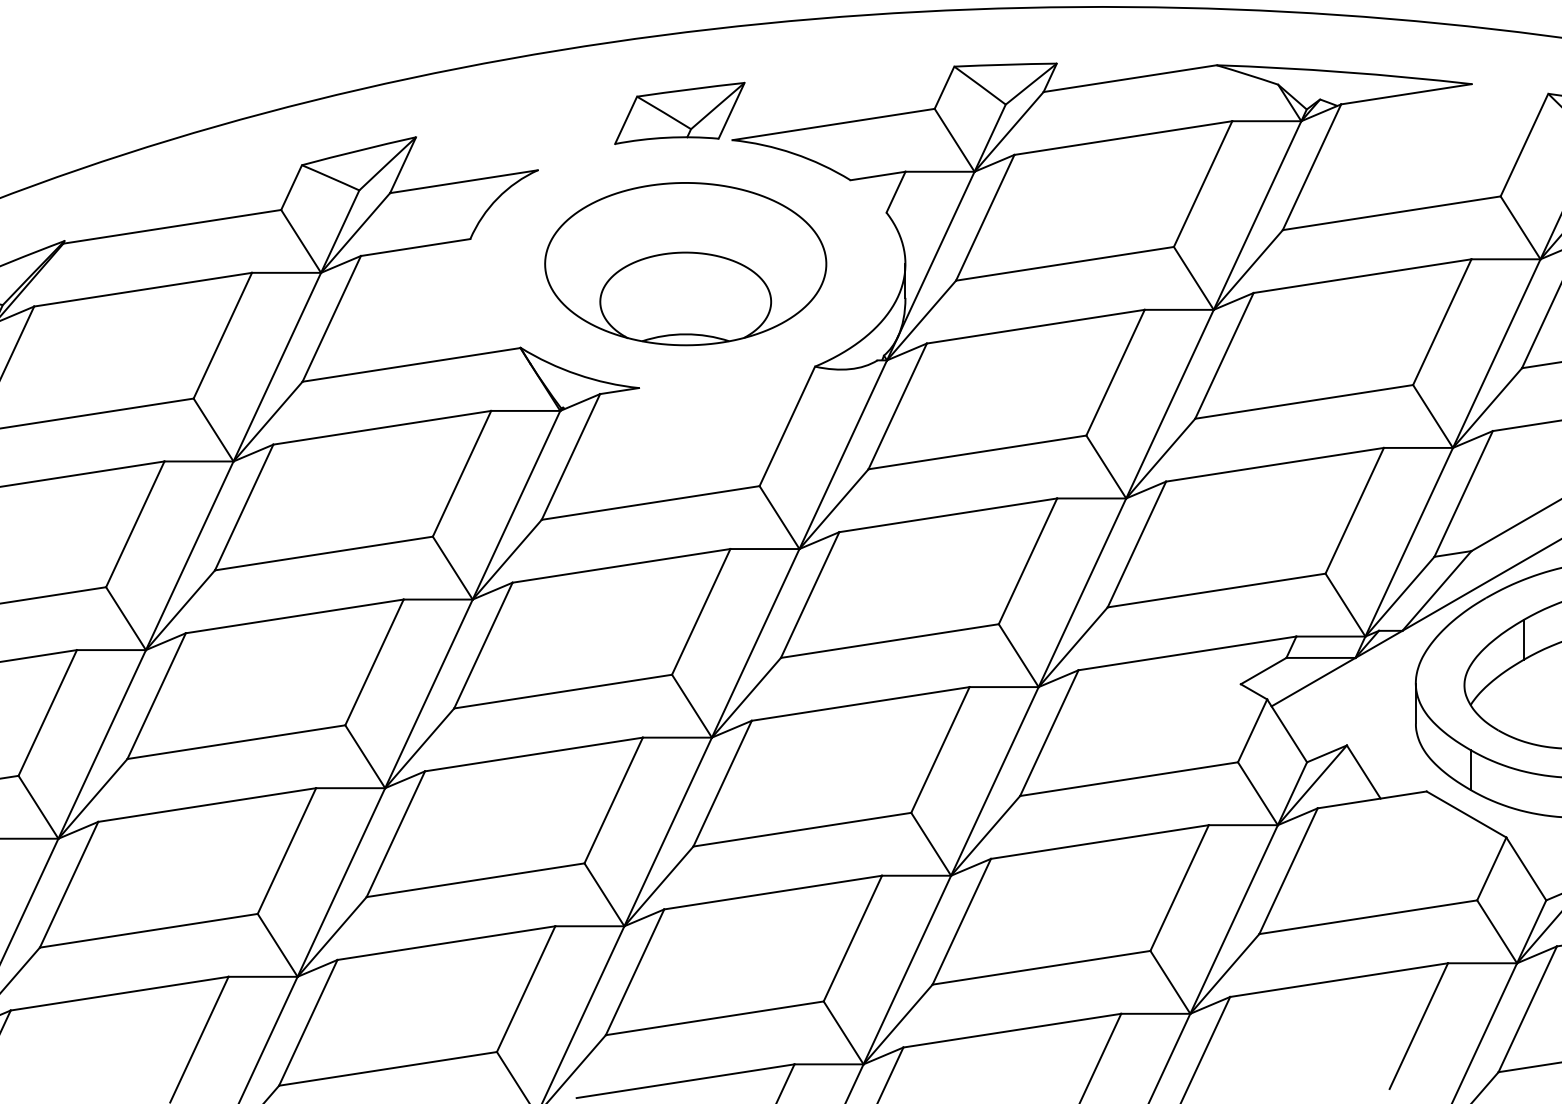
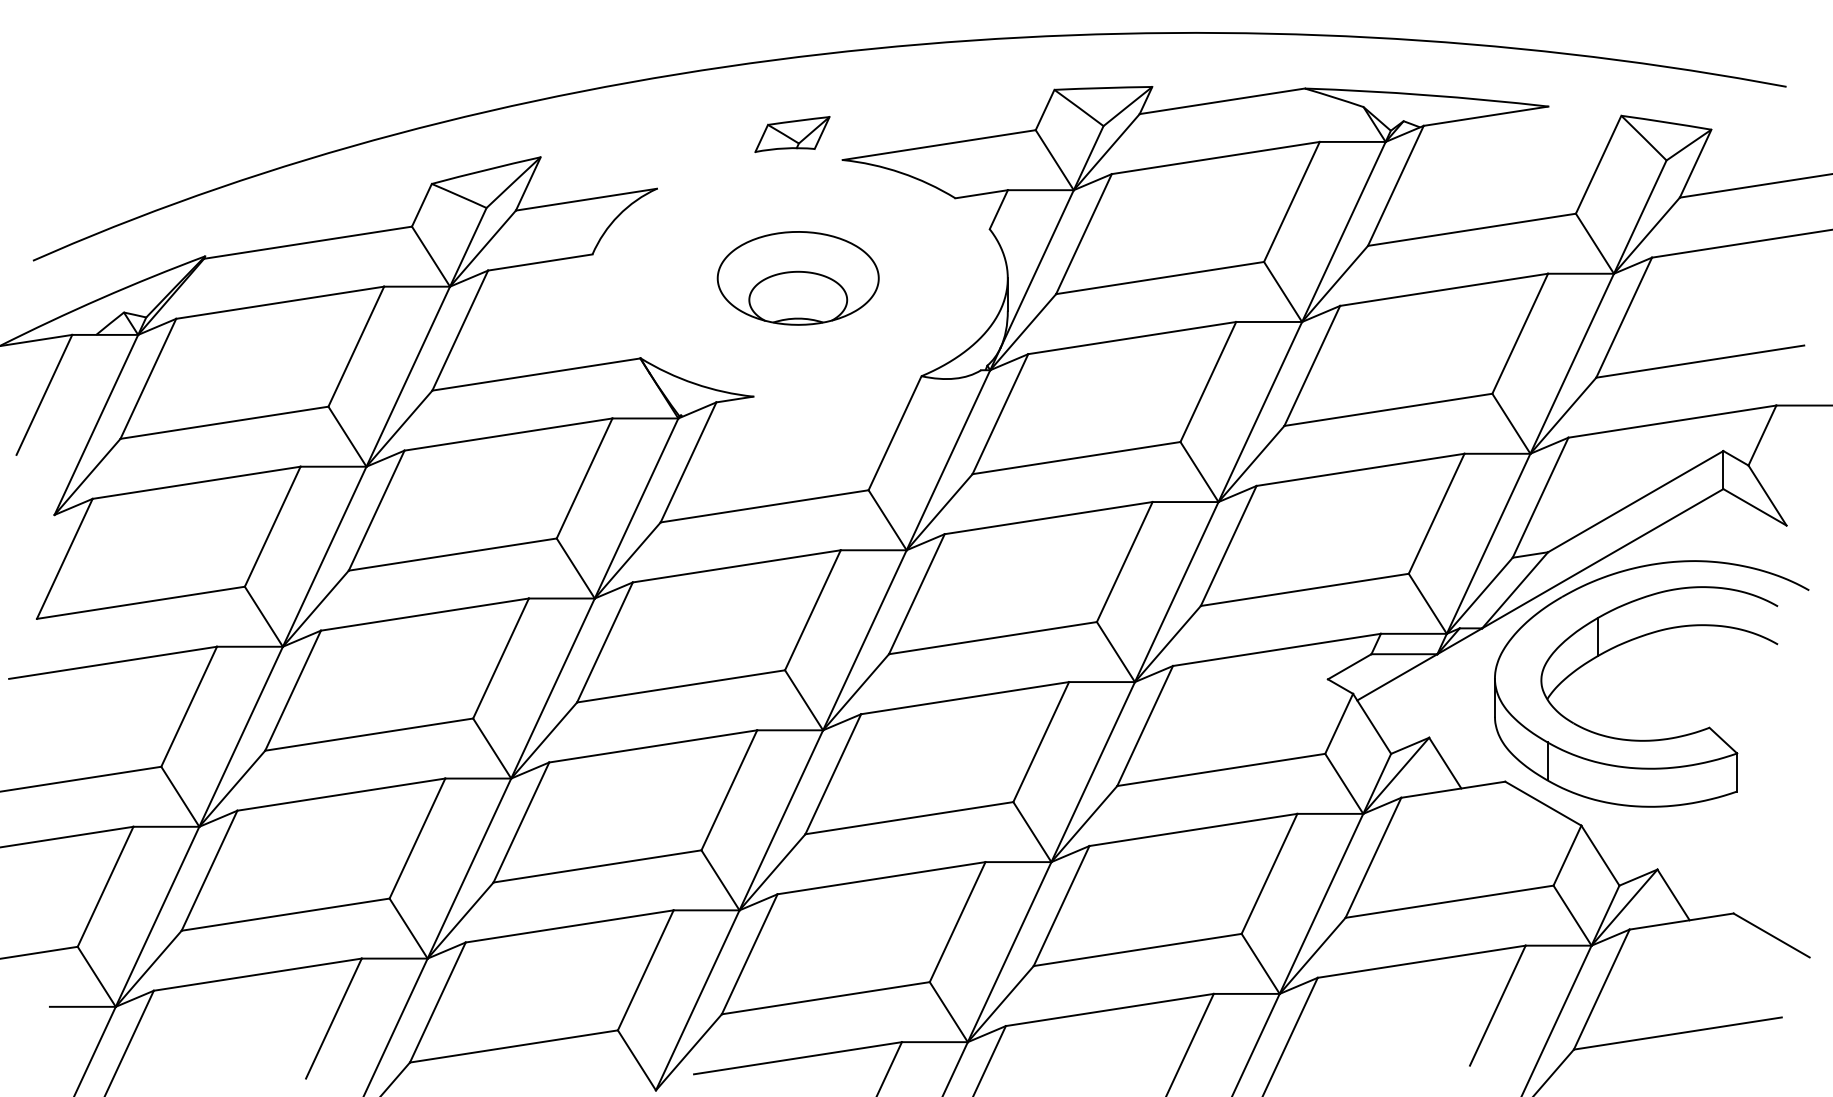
part: (679, 113) -> (792, 134), size x0.6
part: (686, 264) -> (798, 278), size x0.6

